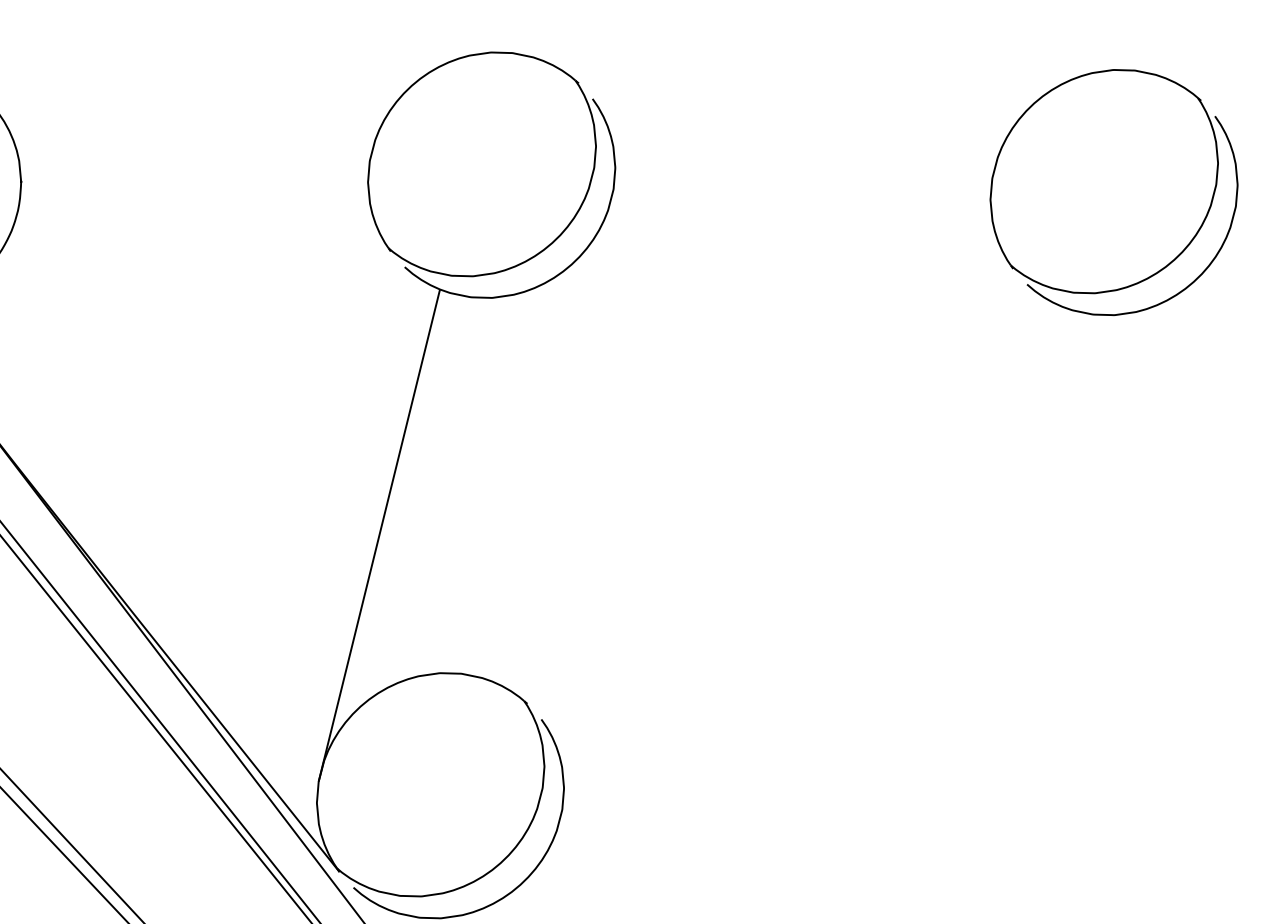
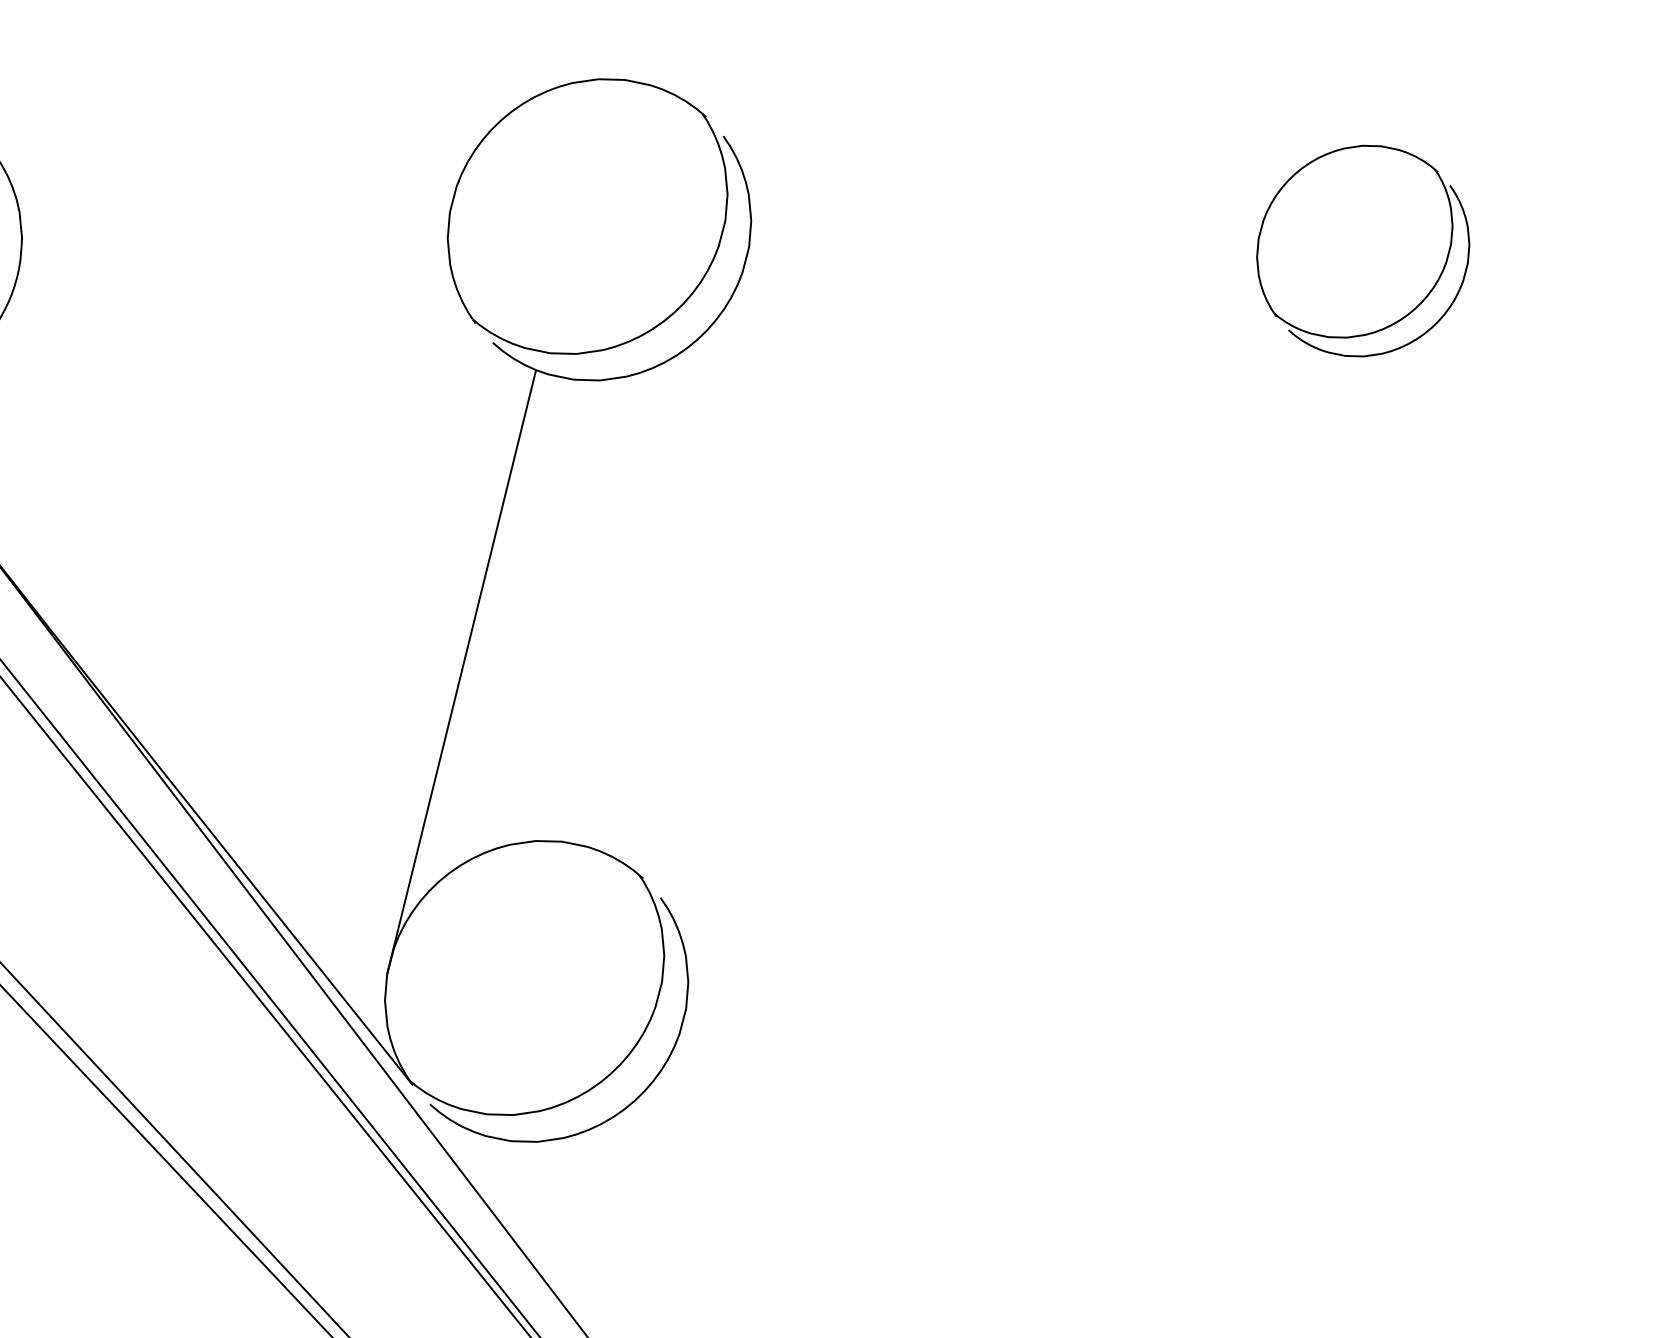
part: (1113, 192) -> (1362, 250), size x0.7

